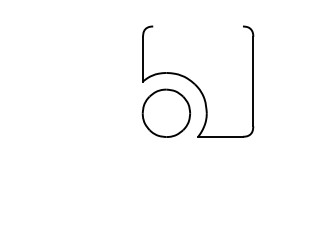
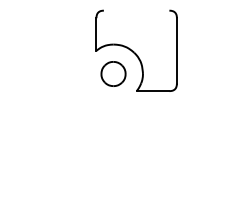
part: (166, 112) -> (113, 73), size x0.7

